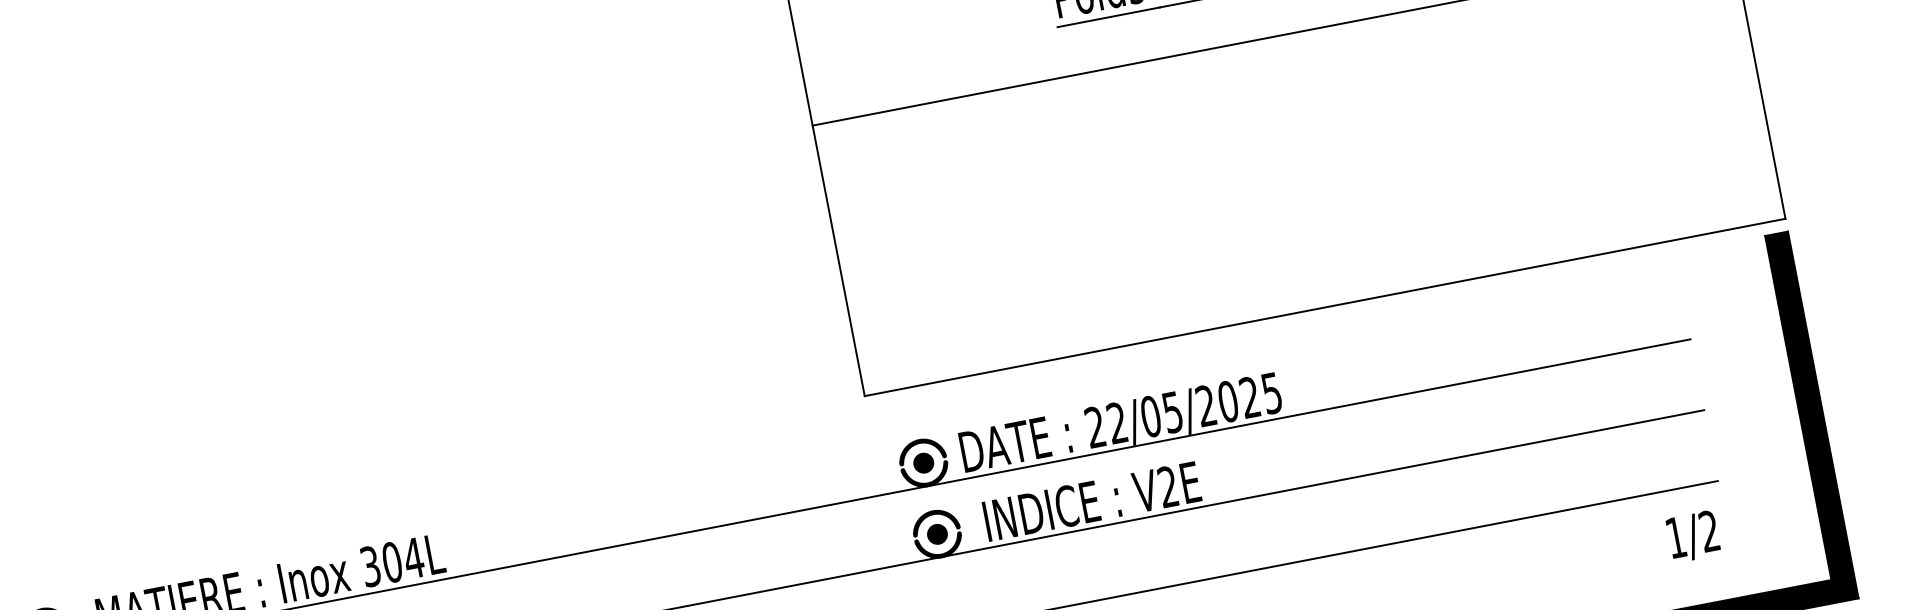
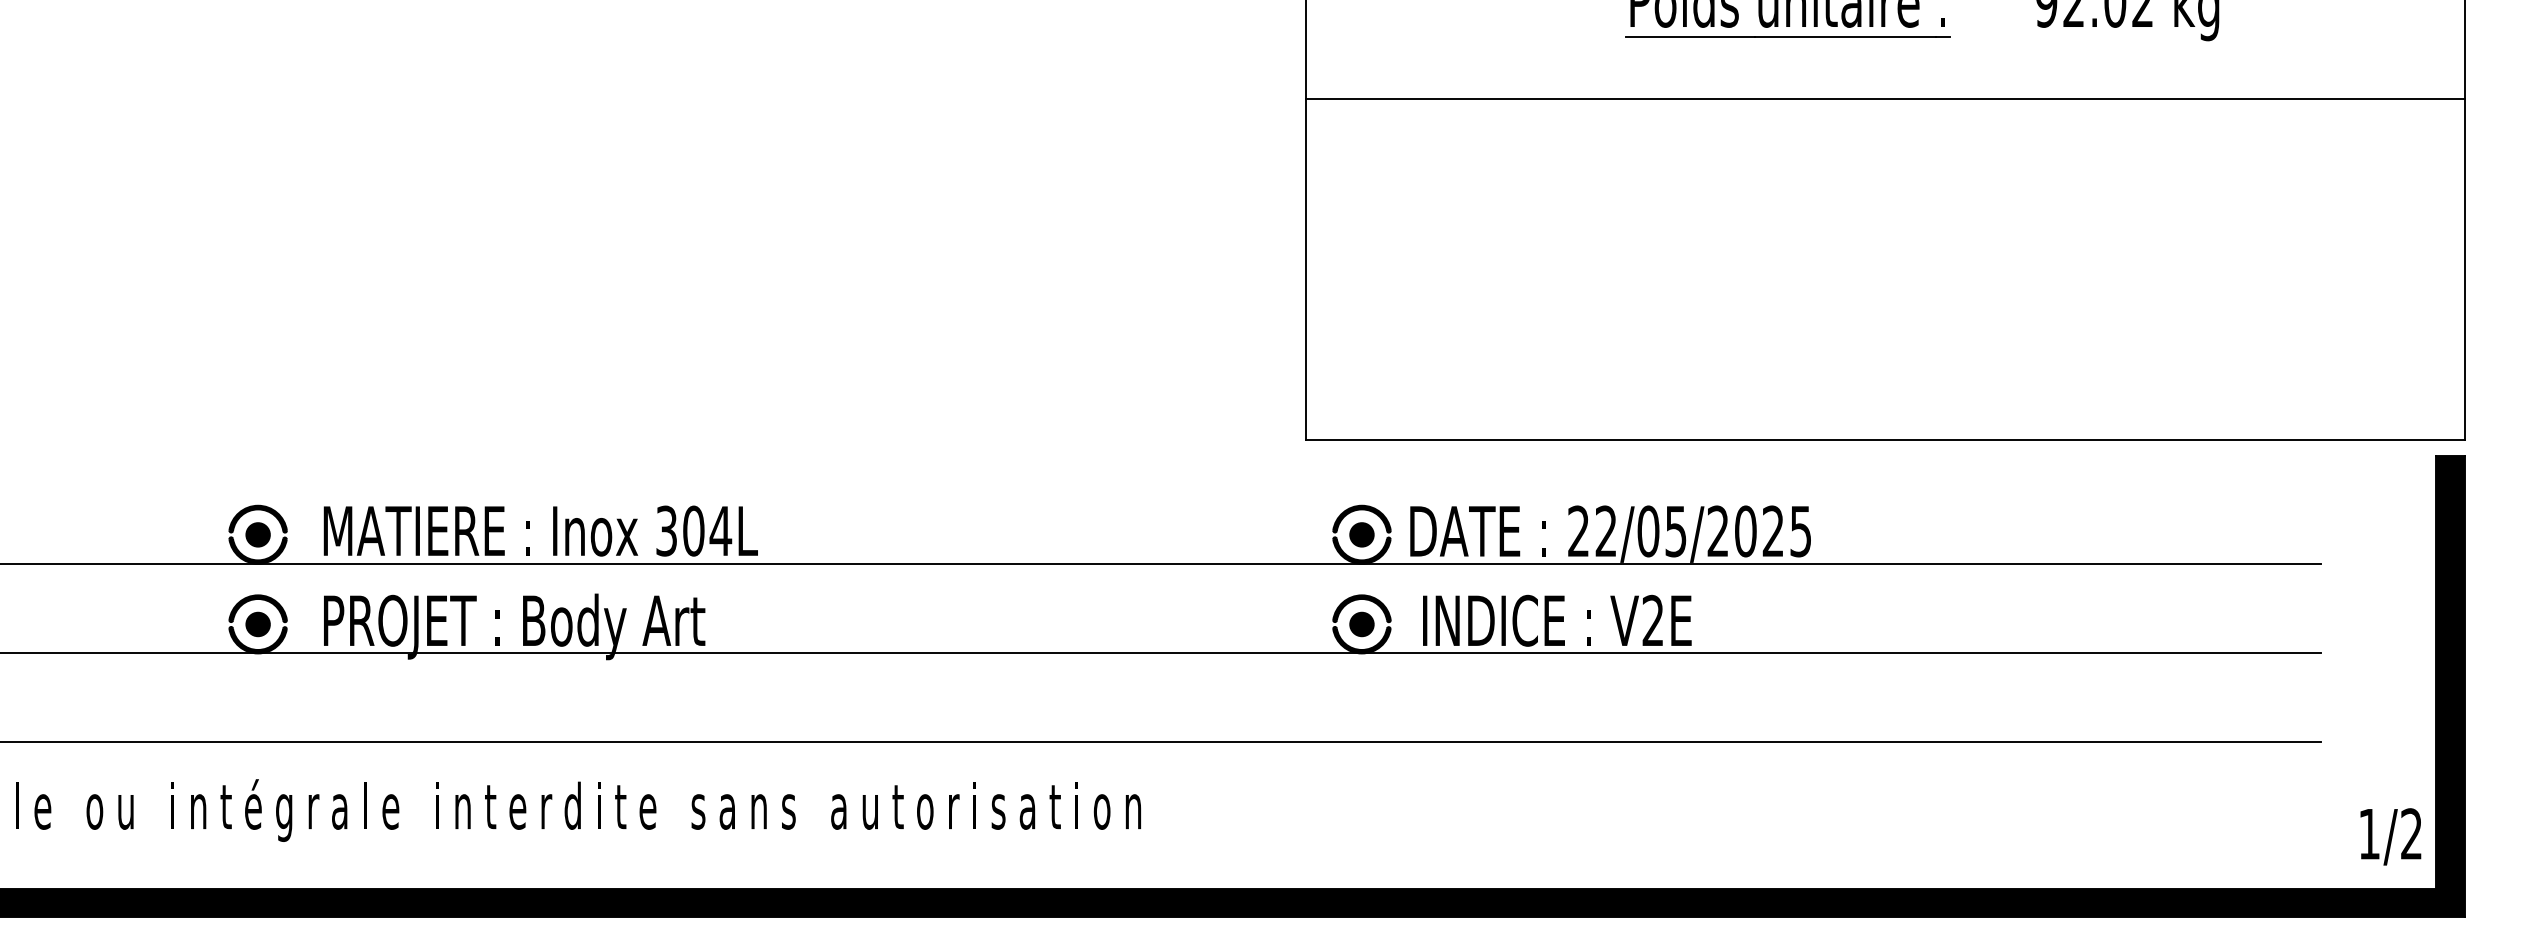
text: (1693, 536) -> (2390, 836), moved

